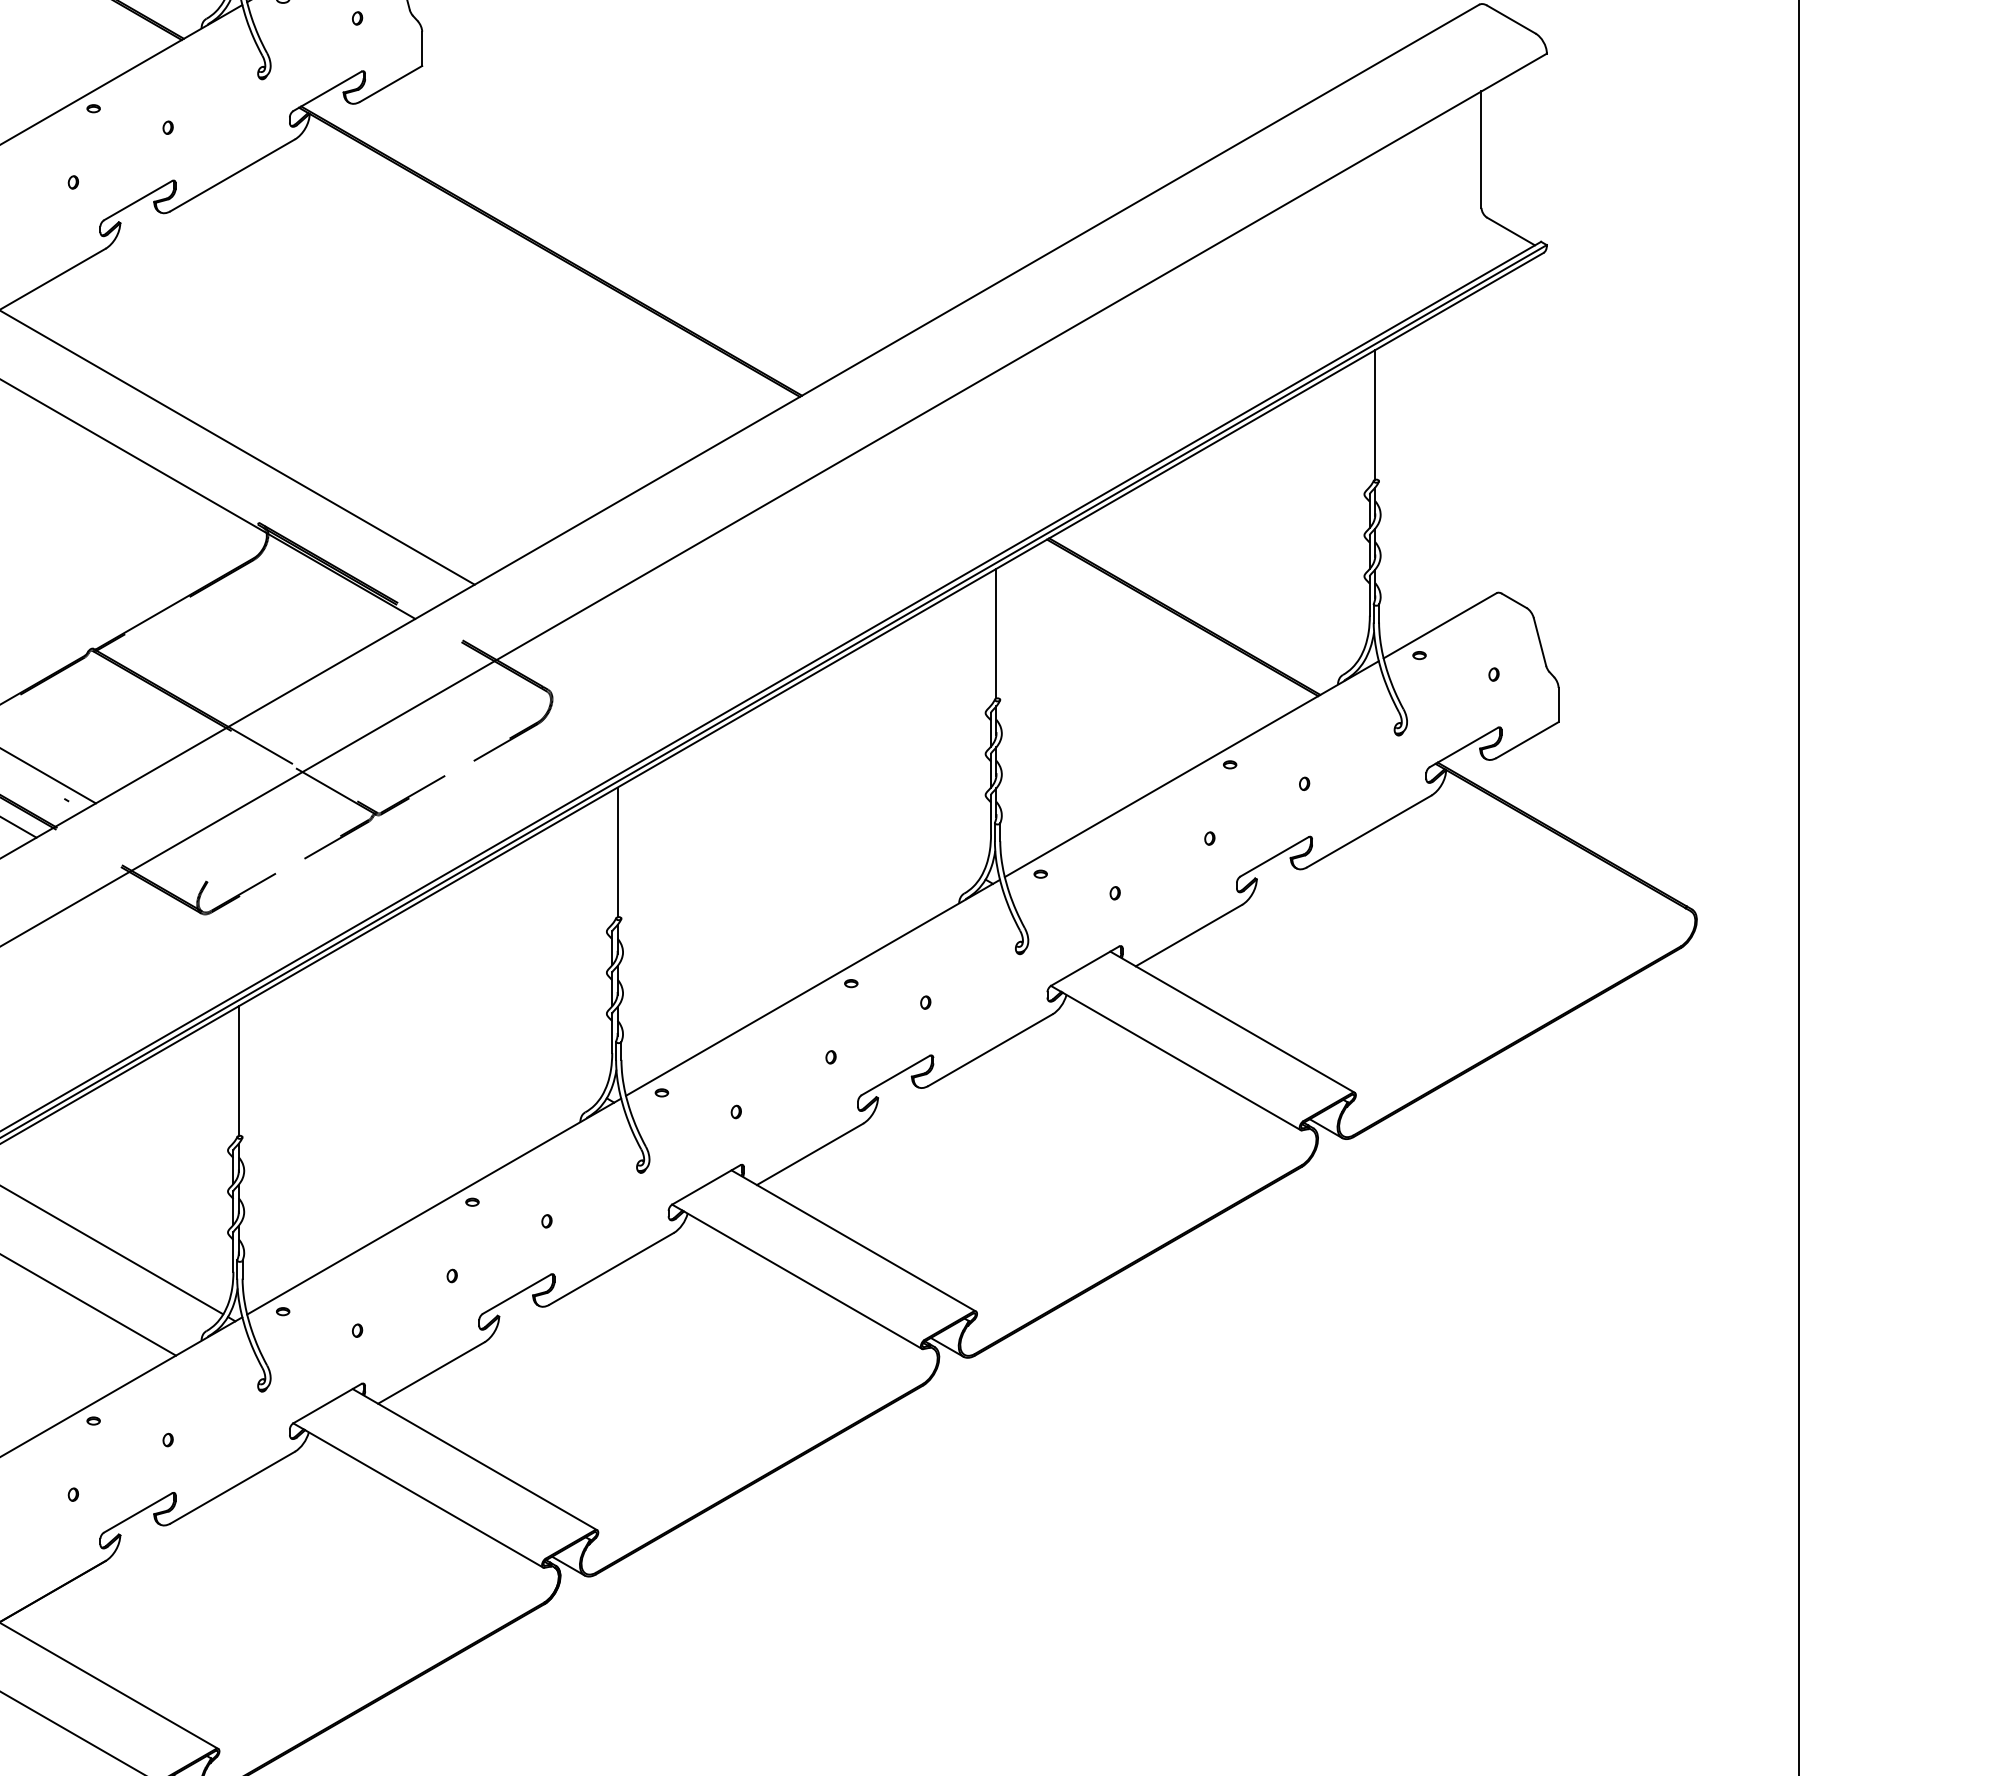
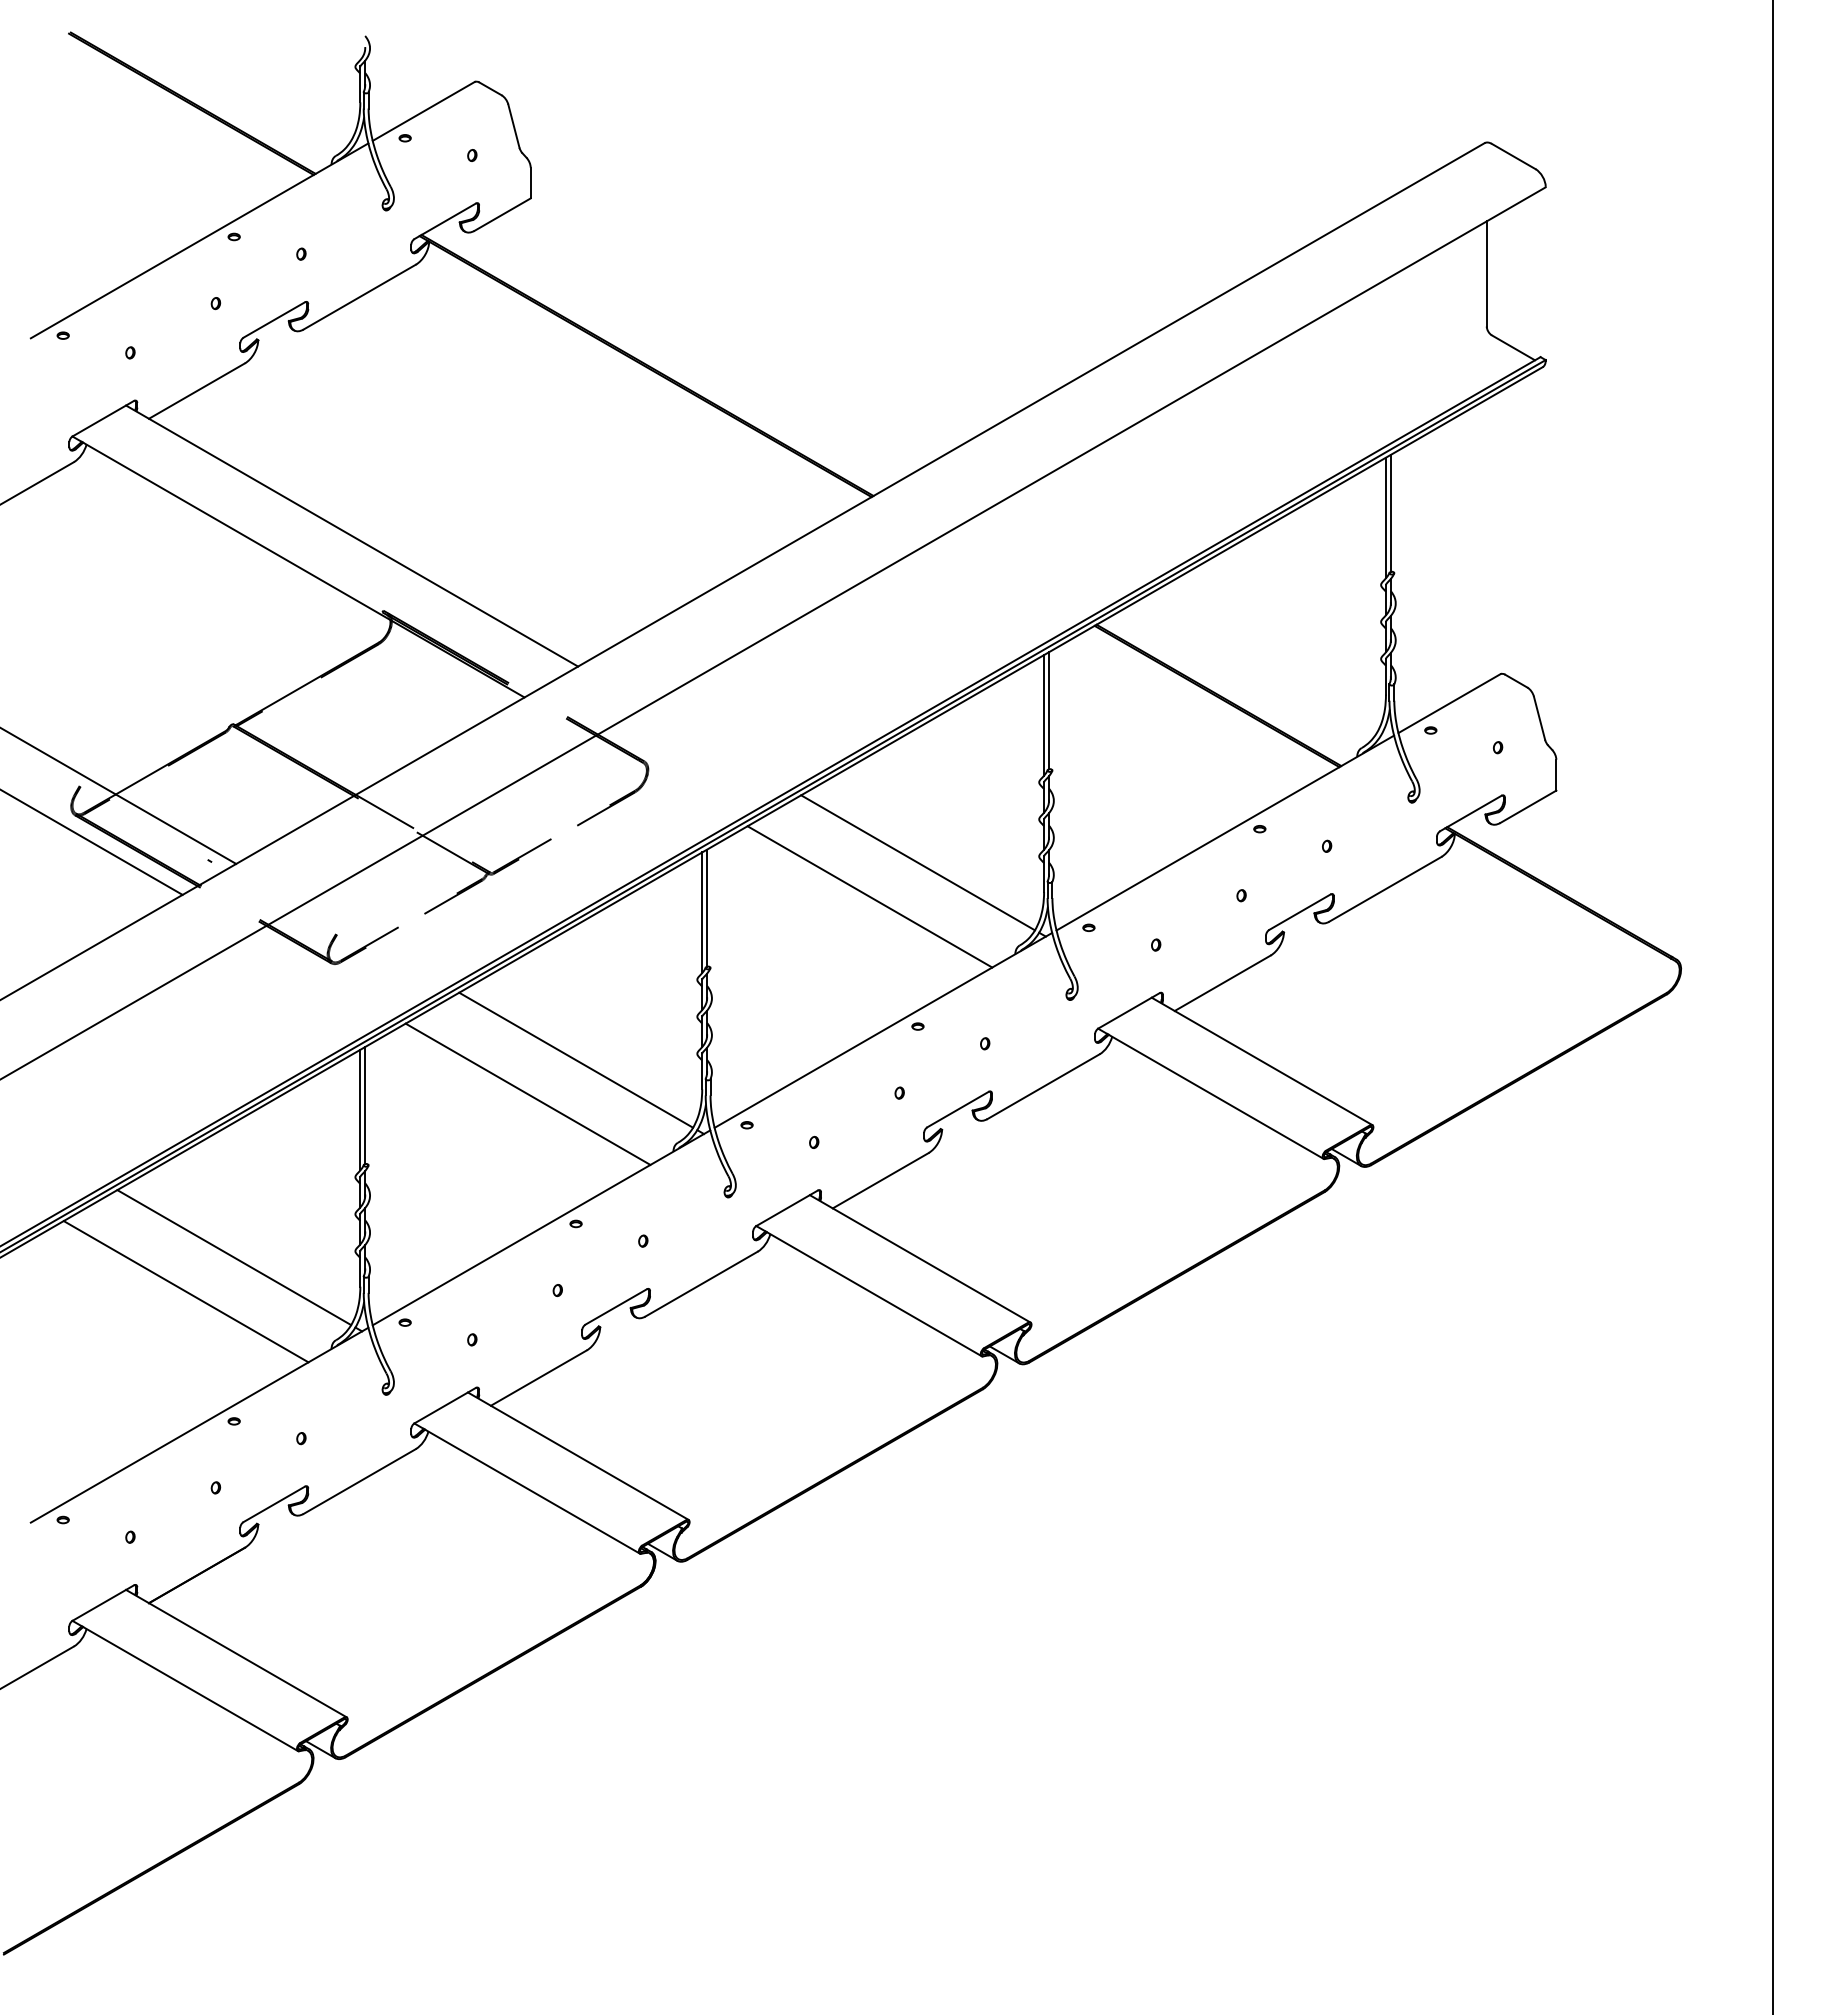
line: (1369, 419) -> (1385, 517), added
line: (991, 638) -> (1044, 715), added
line: (851, 801) -> (918, 862), added
line: (797, 839) -> (869, 896), added
line: (612, 857) -> (702, 912), added
line: (472, 1020) -> (576, 1059), added
line: (418, 1057) -> (527, 1093), added
line: (233, 1075) -> (360, 1109), added

